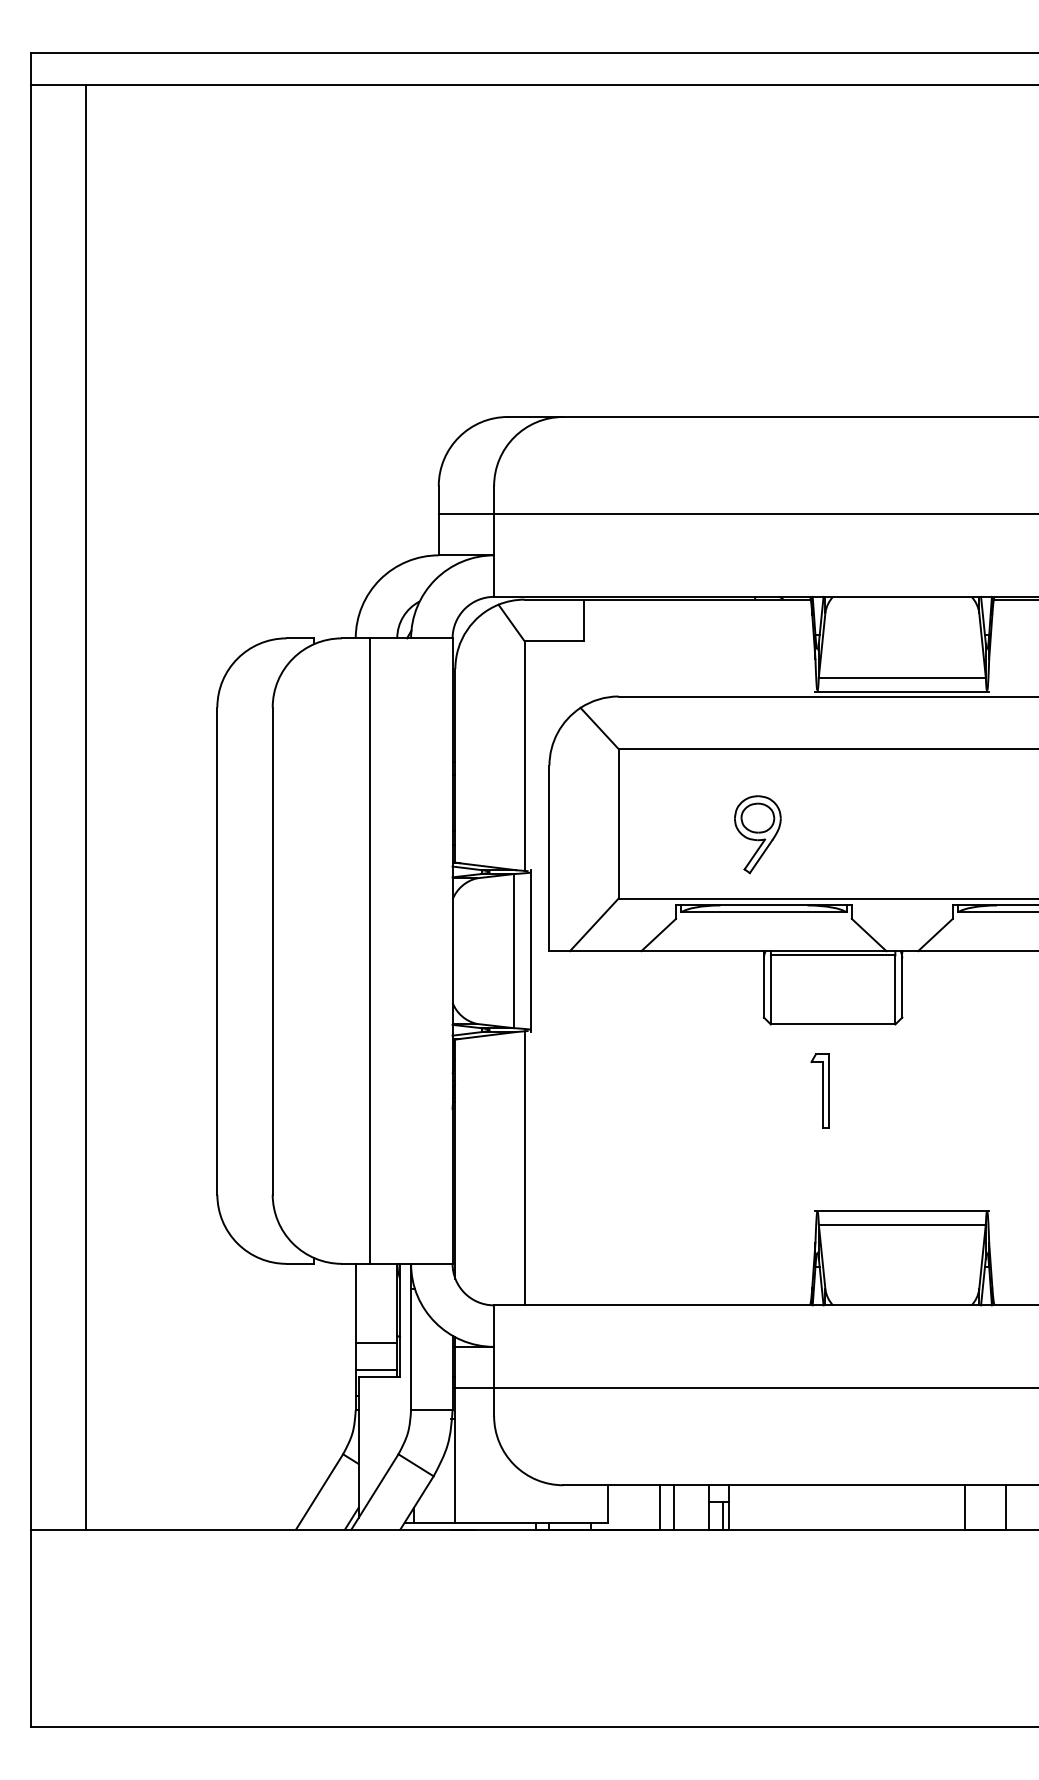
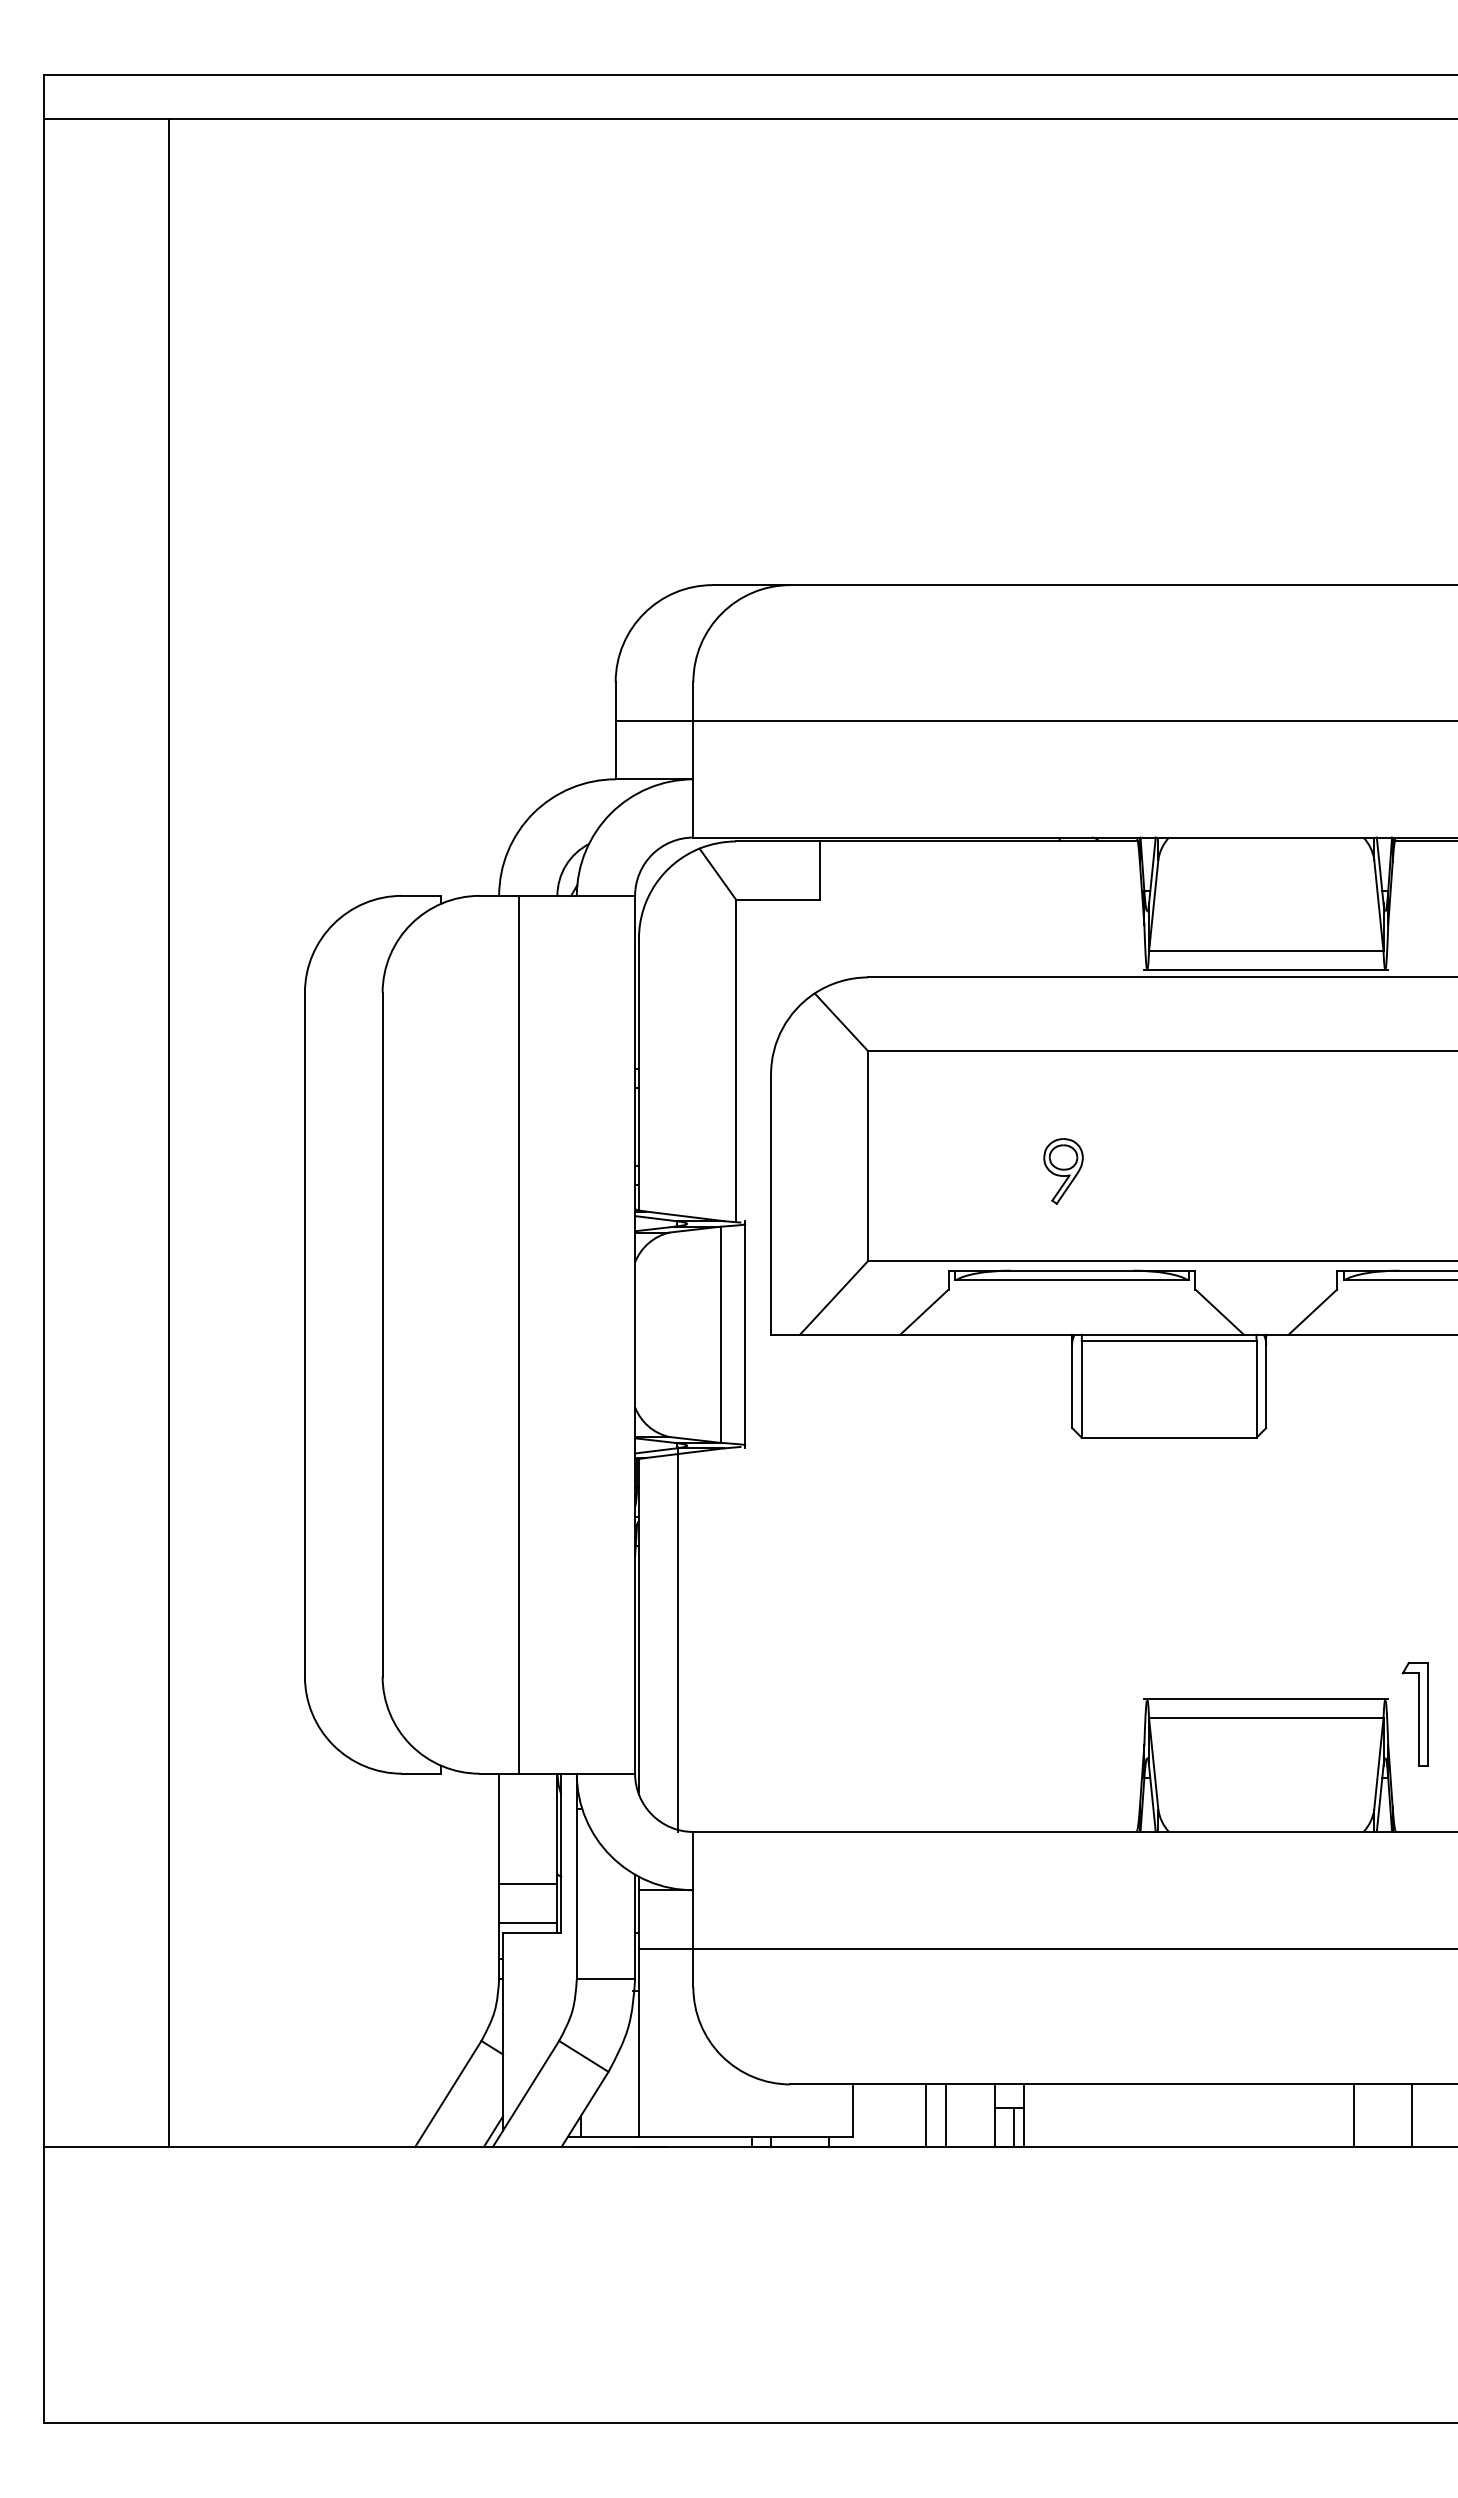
line: (85, 806) -> (169, 1132), moved
part: (757, 834) -> (1063, 1171), size x0.6
part: (819, 1090) -> (1414, 1713), moved
line: (524, 1168) -> (678, 1639), moved

